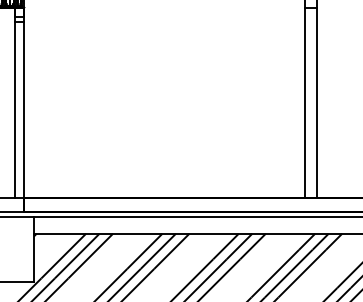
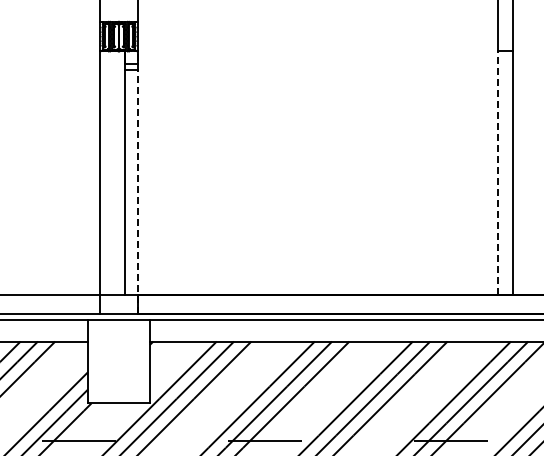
line: (304, 102) -> (497, 173), solid -> dashed
line: (24, 109) -> (137, 182), solid -> dashed

